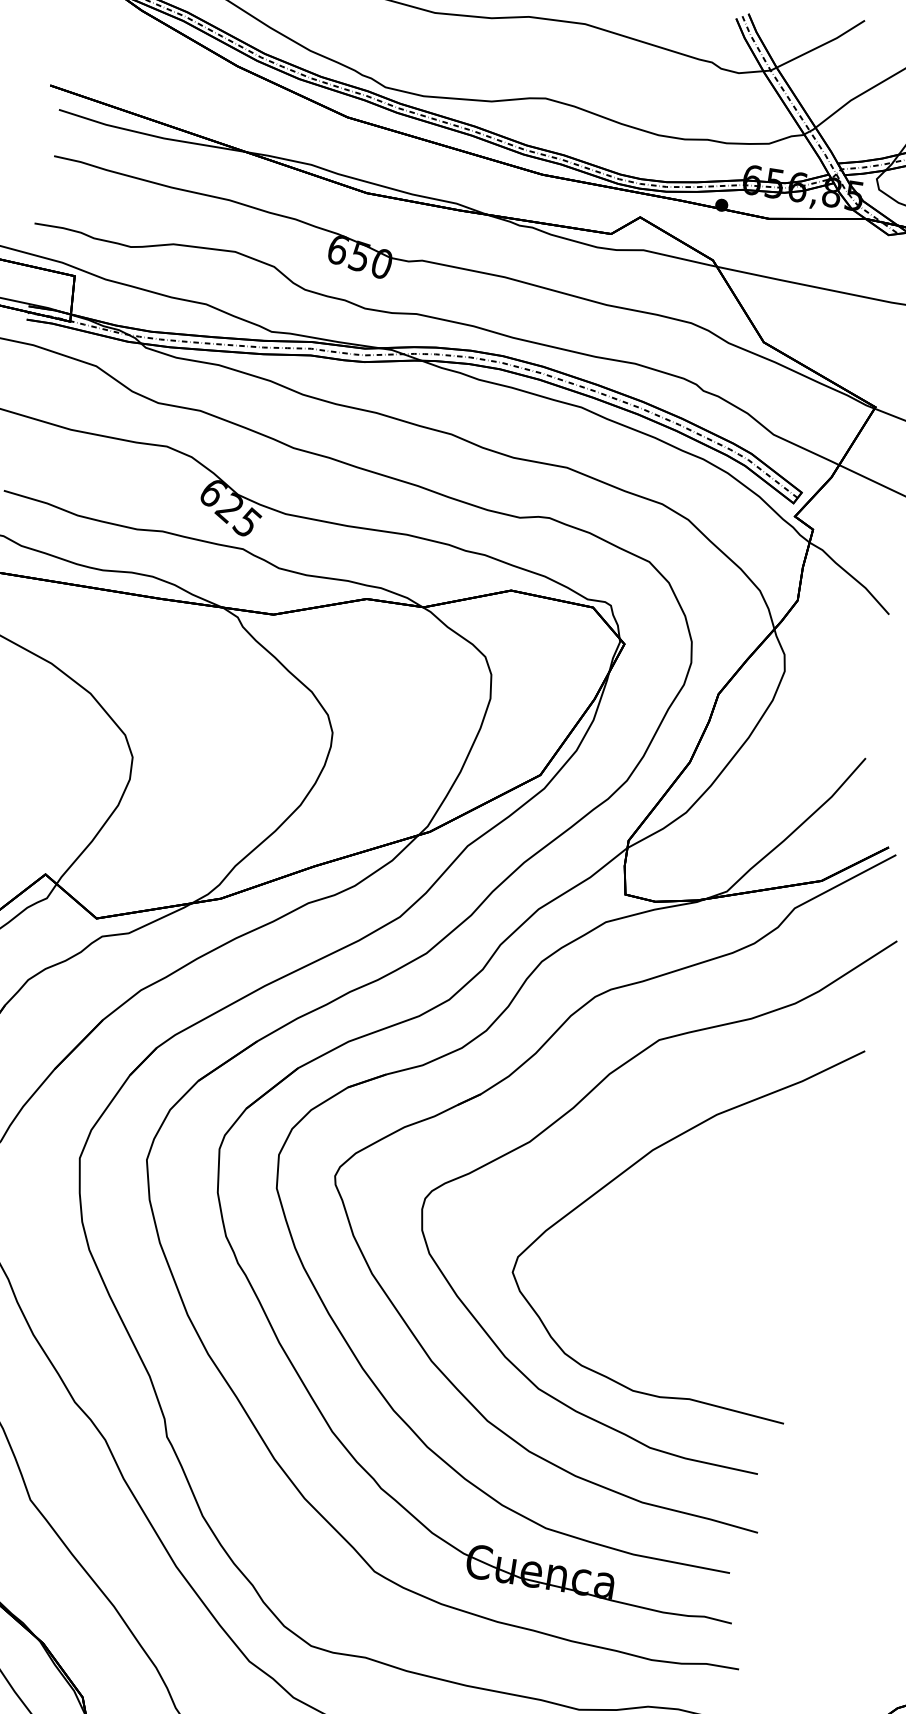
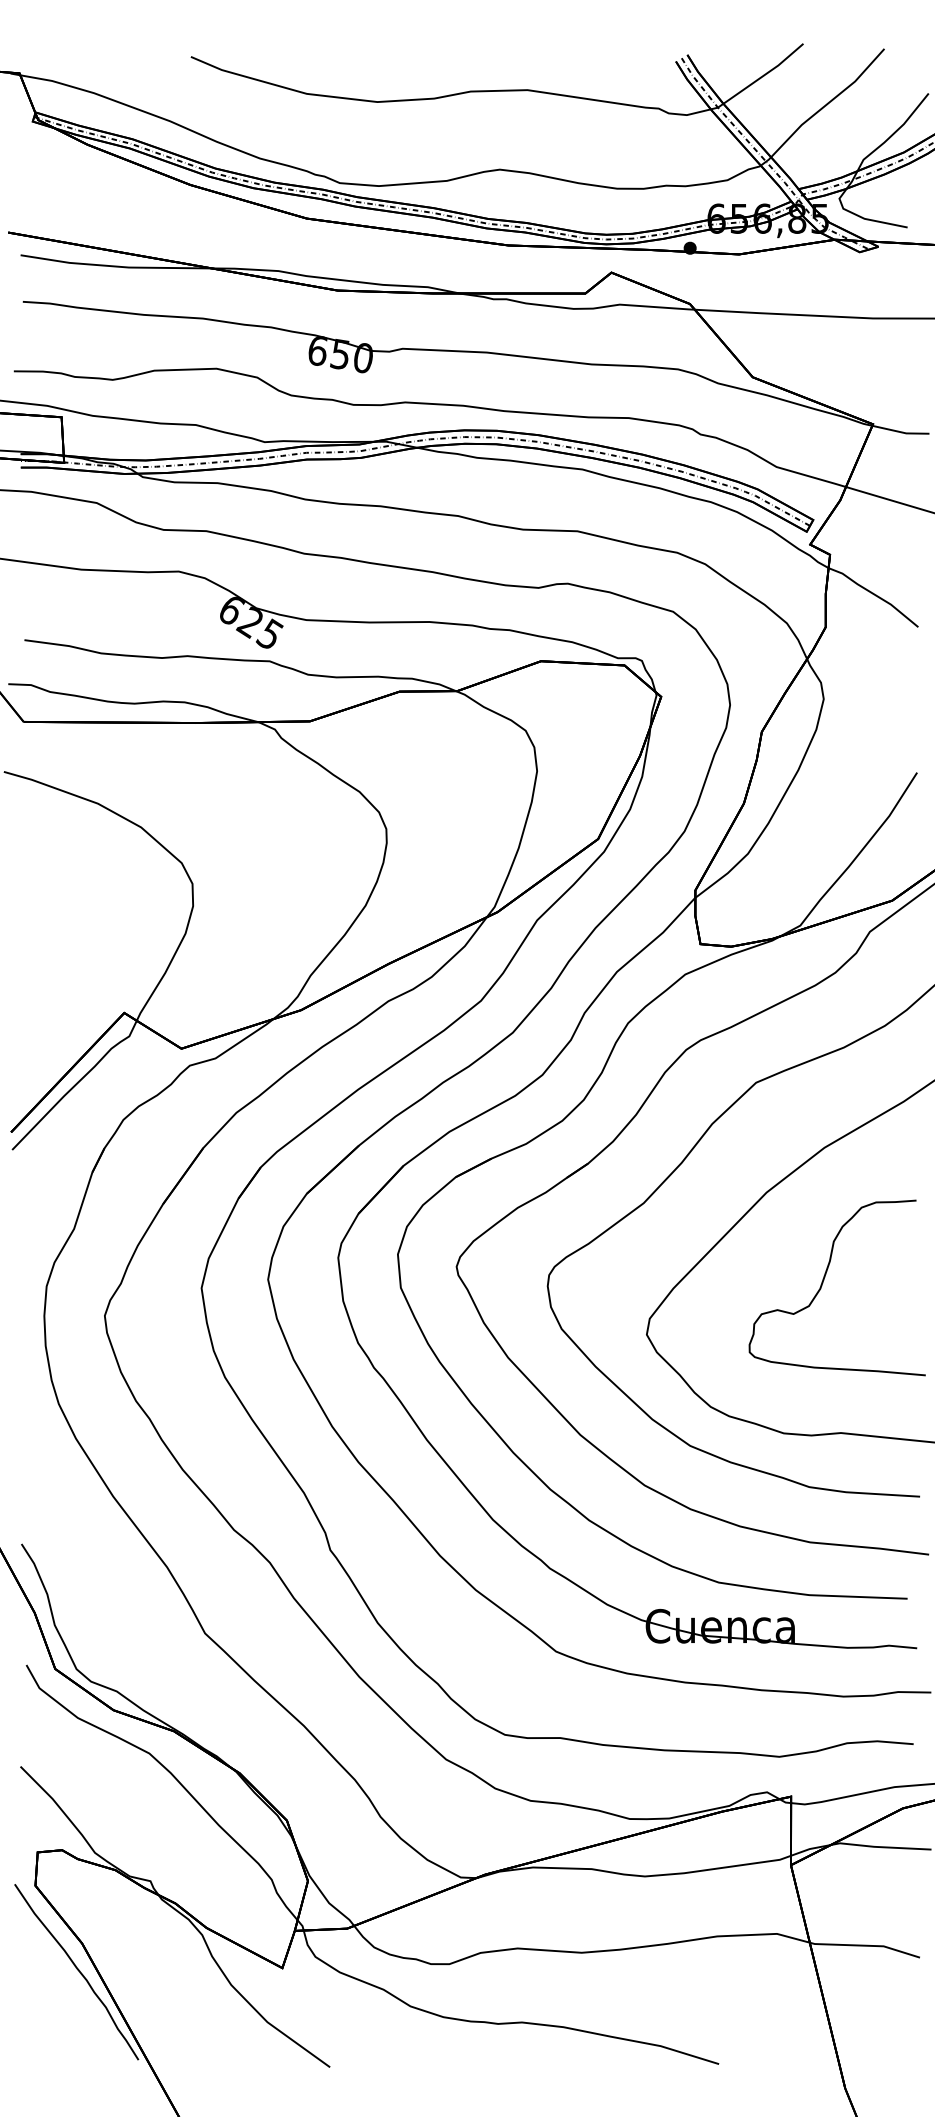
curve: (695, 1248) -> (823, 1283), added

